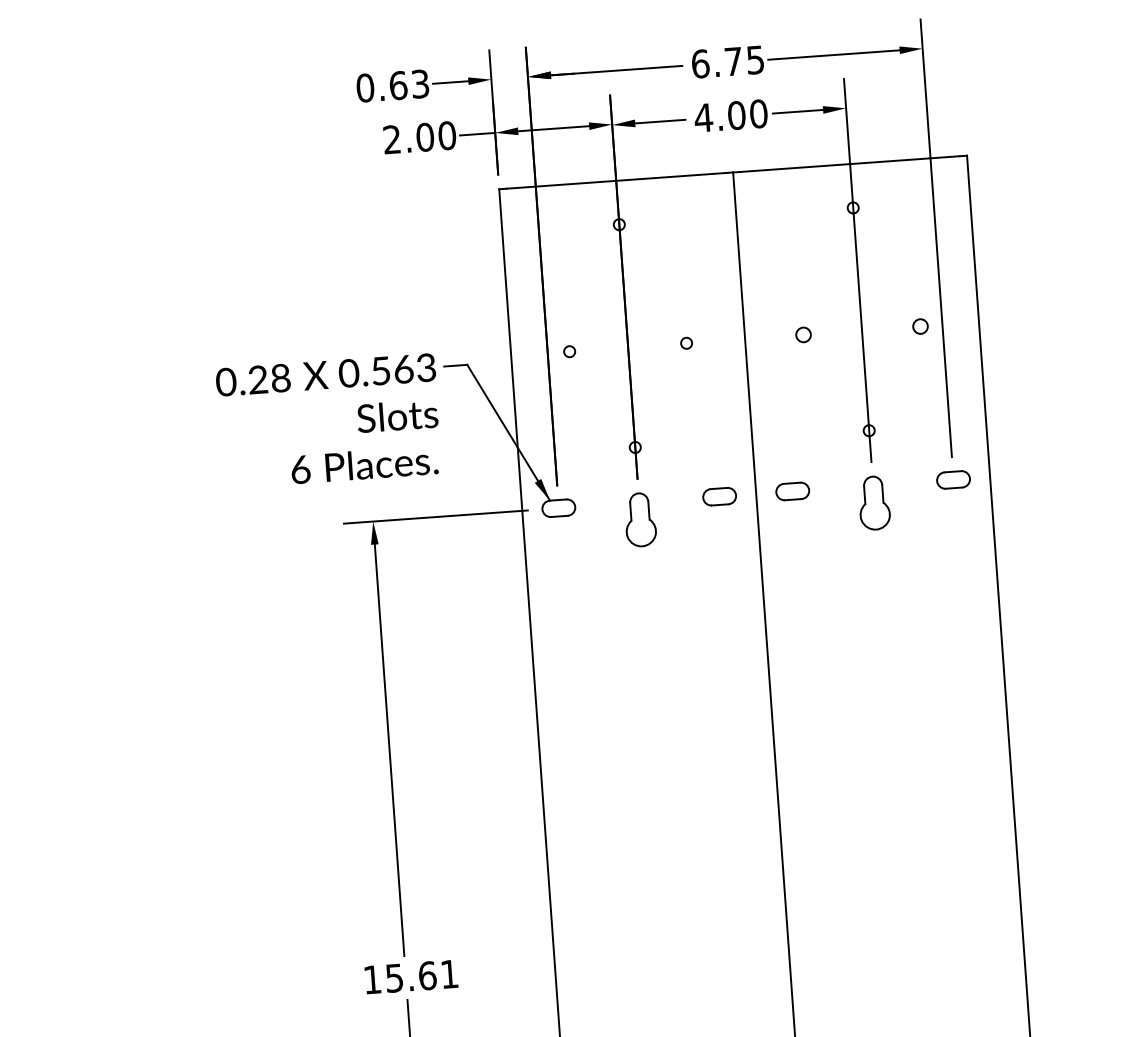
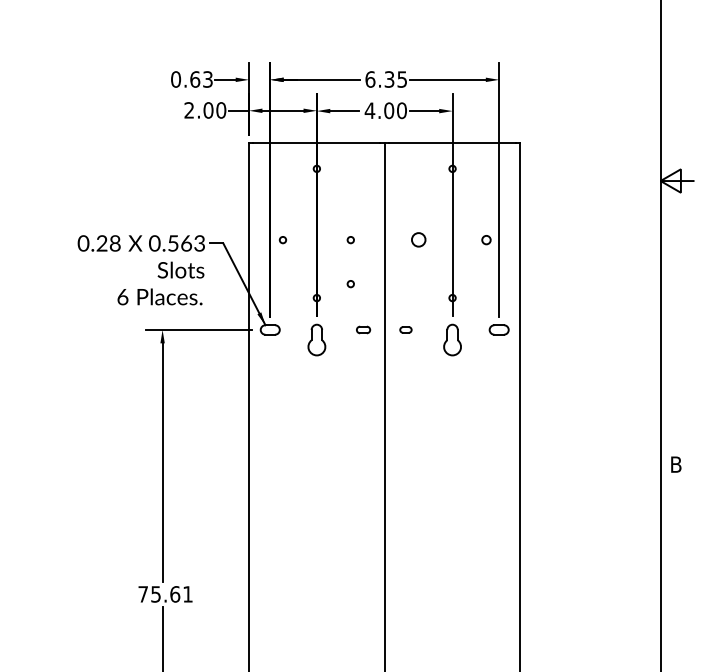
text: (733, 61) -> (389, 79), 6.75 -> 6.35
circle: (803, 335) -> (418, 240), size x1.6
circle: (691, 419) -> (350, 284), added
part: (791, 490) -> (405, 329), size x0.6
part: (719, 495) -> (363, 329), size x0.7
text: (371, 980) -> (142, 594), 15.61 -> 75.61

